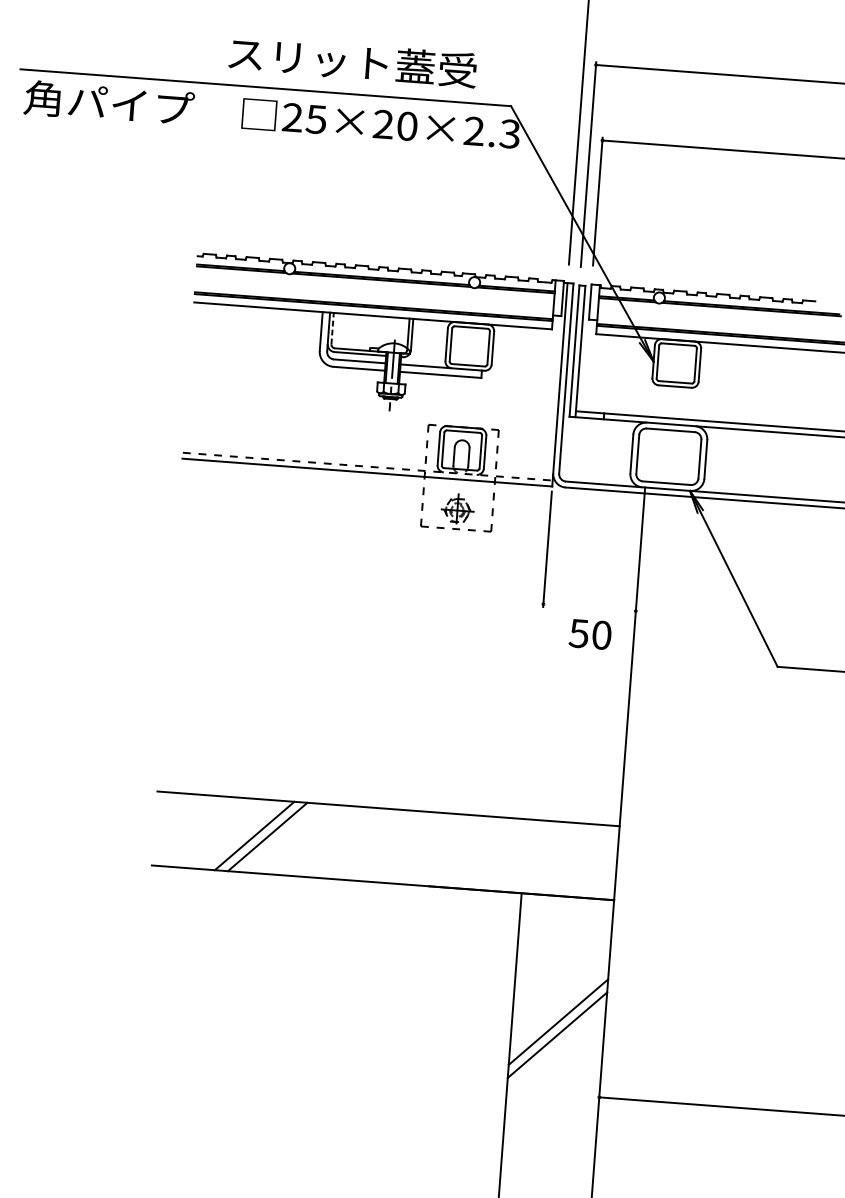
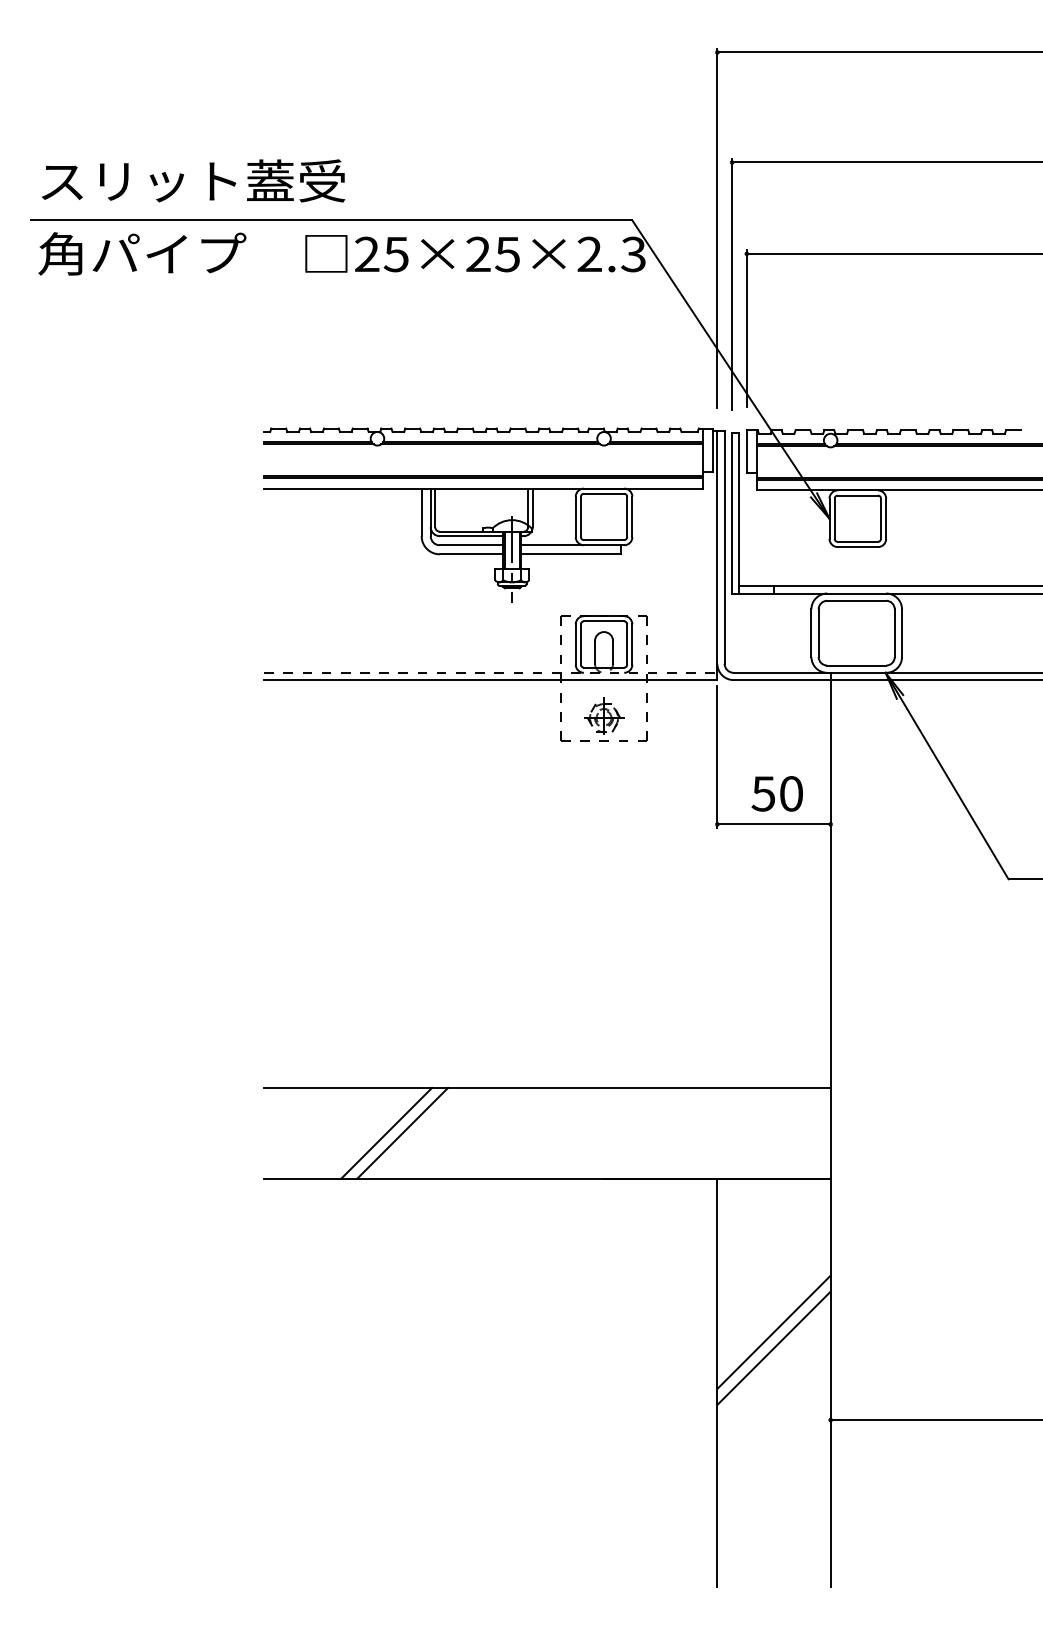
text: (352, 61) -> (193, 180), moved
text: (407, 126) -> (507, 254), 25×20×2.3 -> 25×25×2.3
line: (332, 328) -> (435, 507), dashed -> solid
line: (589, 607) -> (773, 824), added
text: (589, 634) -> (776, 793), moved

